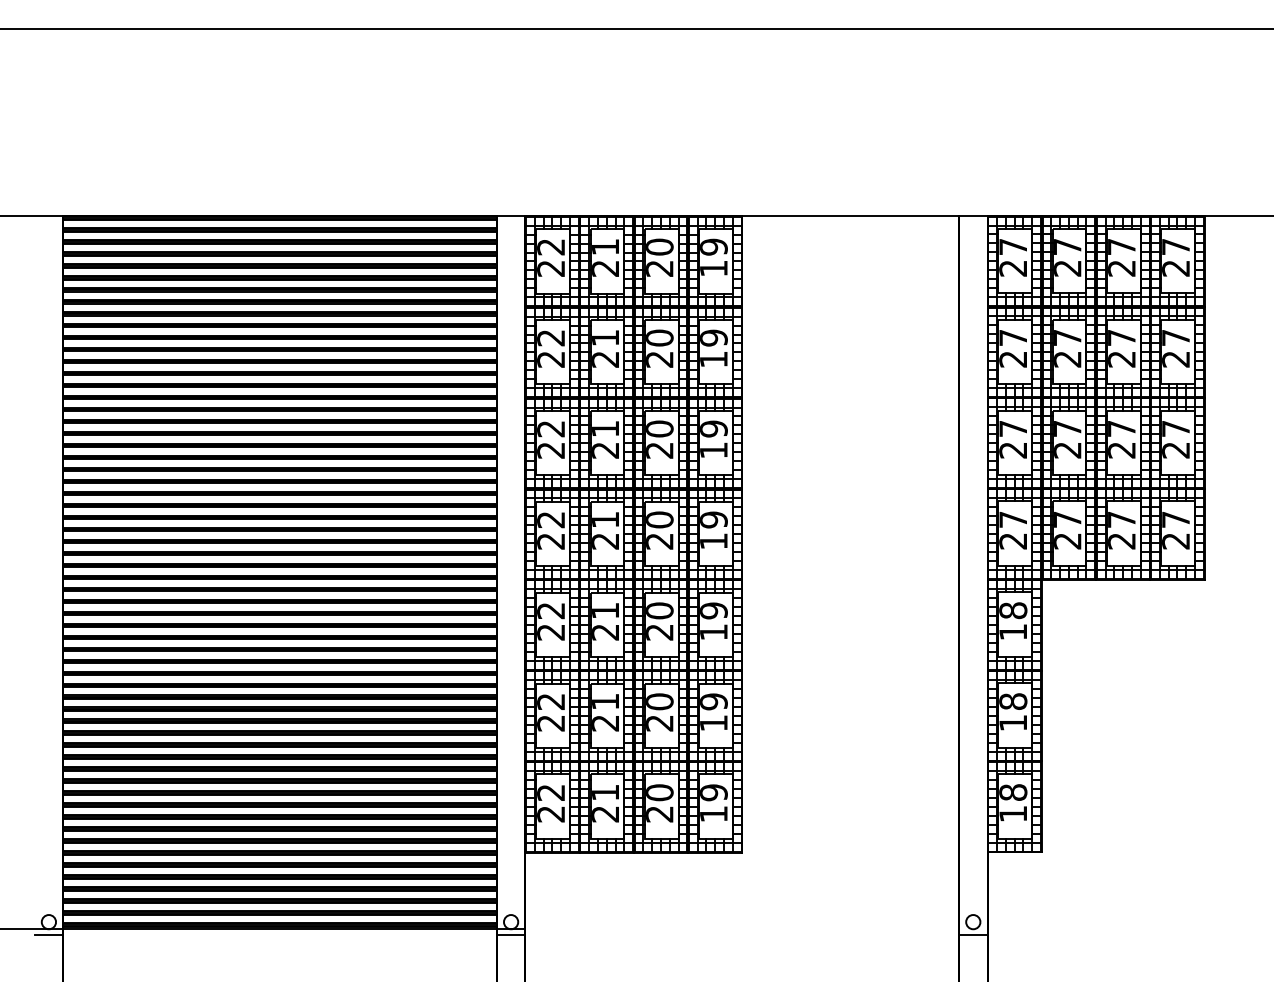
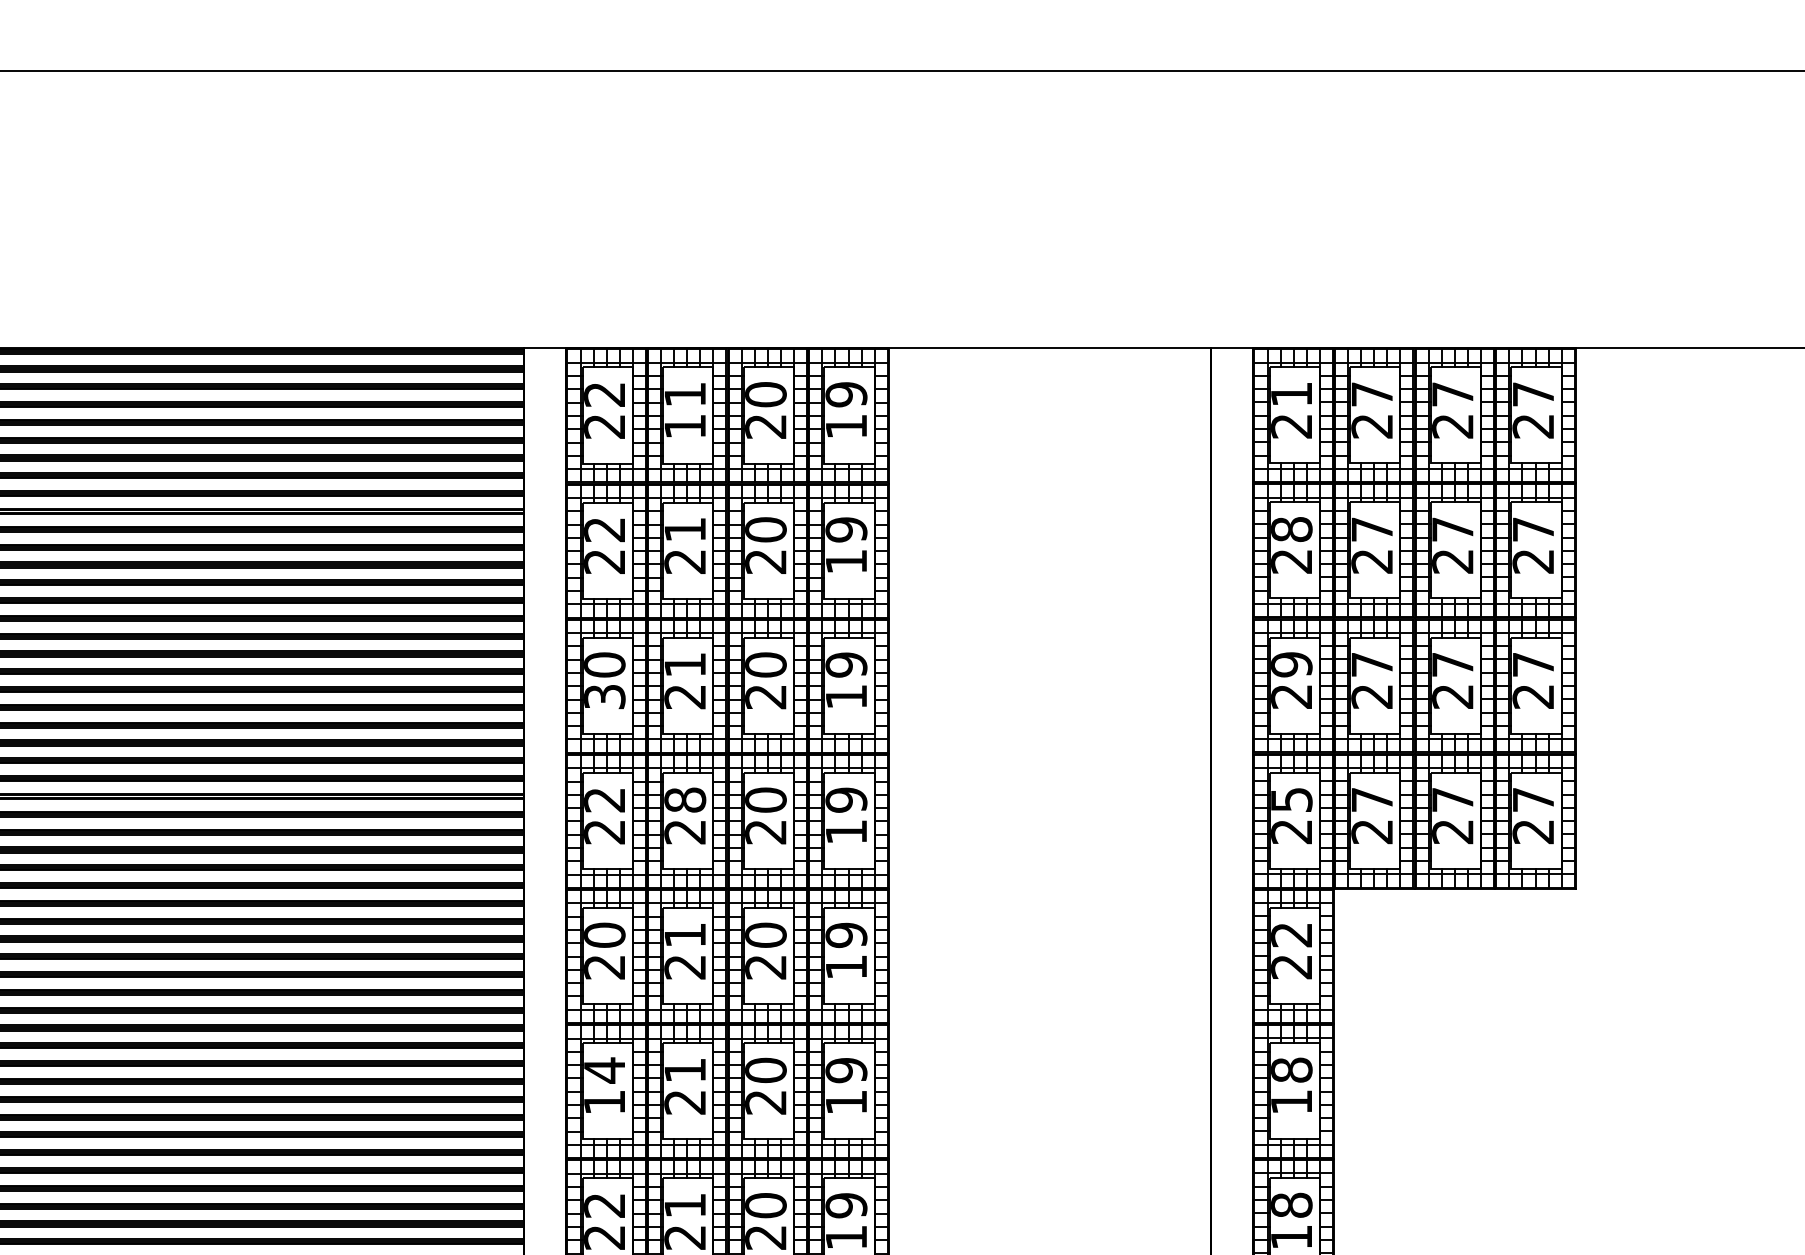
text: (1012, 246) -> (1290, 393), 27 -> 21
text: (605, 268) -> (685, 426), 21 -> 11
text: (1013, 337) -> (1291, 528), 27 -> 28
text: (1013, 428) -> (1291, 664), 27 -> 29
text: (551, 439) -> (605, 680), 22 -> 30
text: (605, 519) -> (685, 799), 21 -> 28
text: (1013, 519) -> (1291, 799), 27 -> 25
text: (551, 610) -> (605, 934), 22 -> 20
text: (1013, 621) -> (1291, 951), 18 -> 22
text: (550, 712) -> (603, 1086), 22 -> 14

